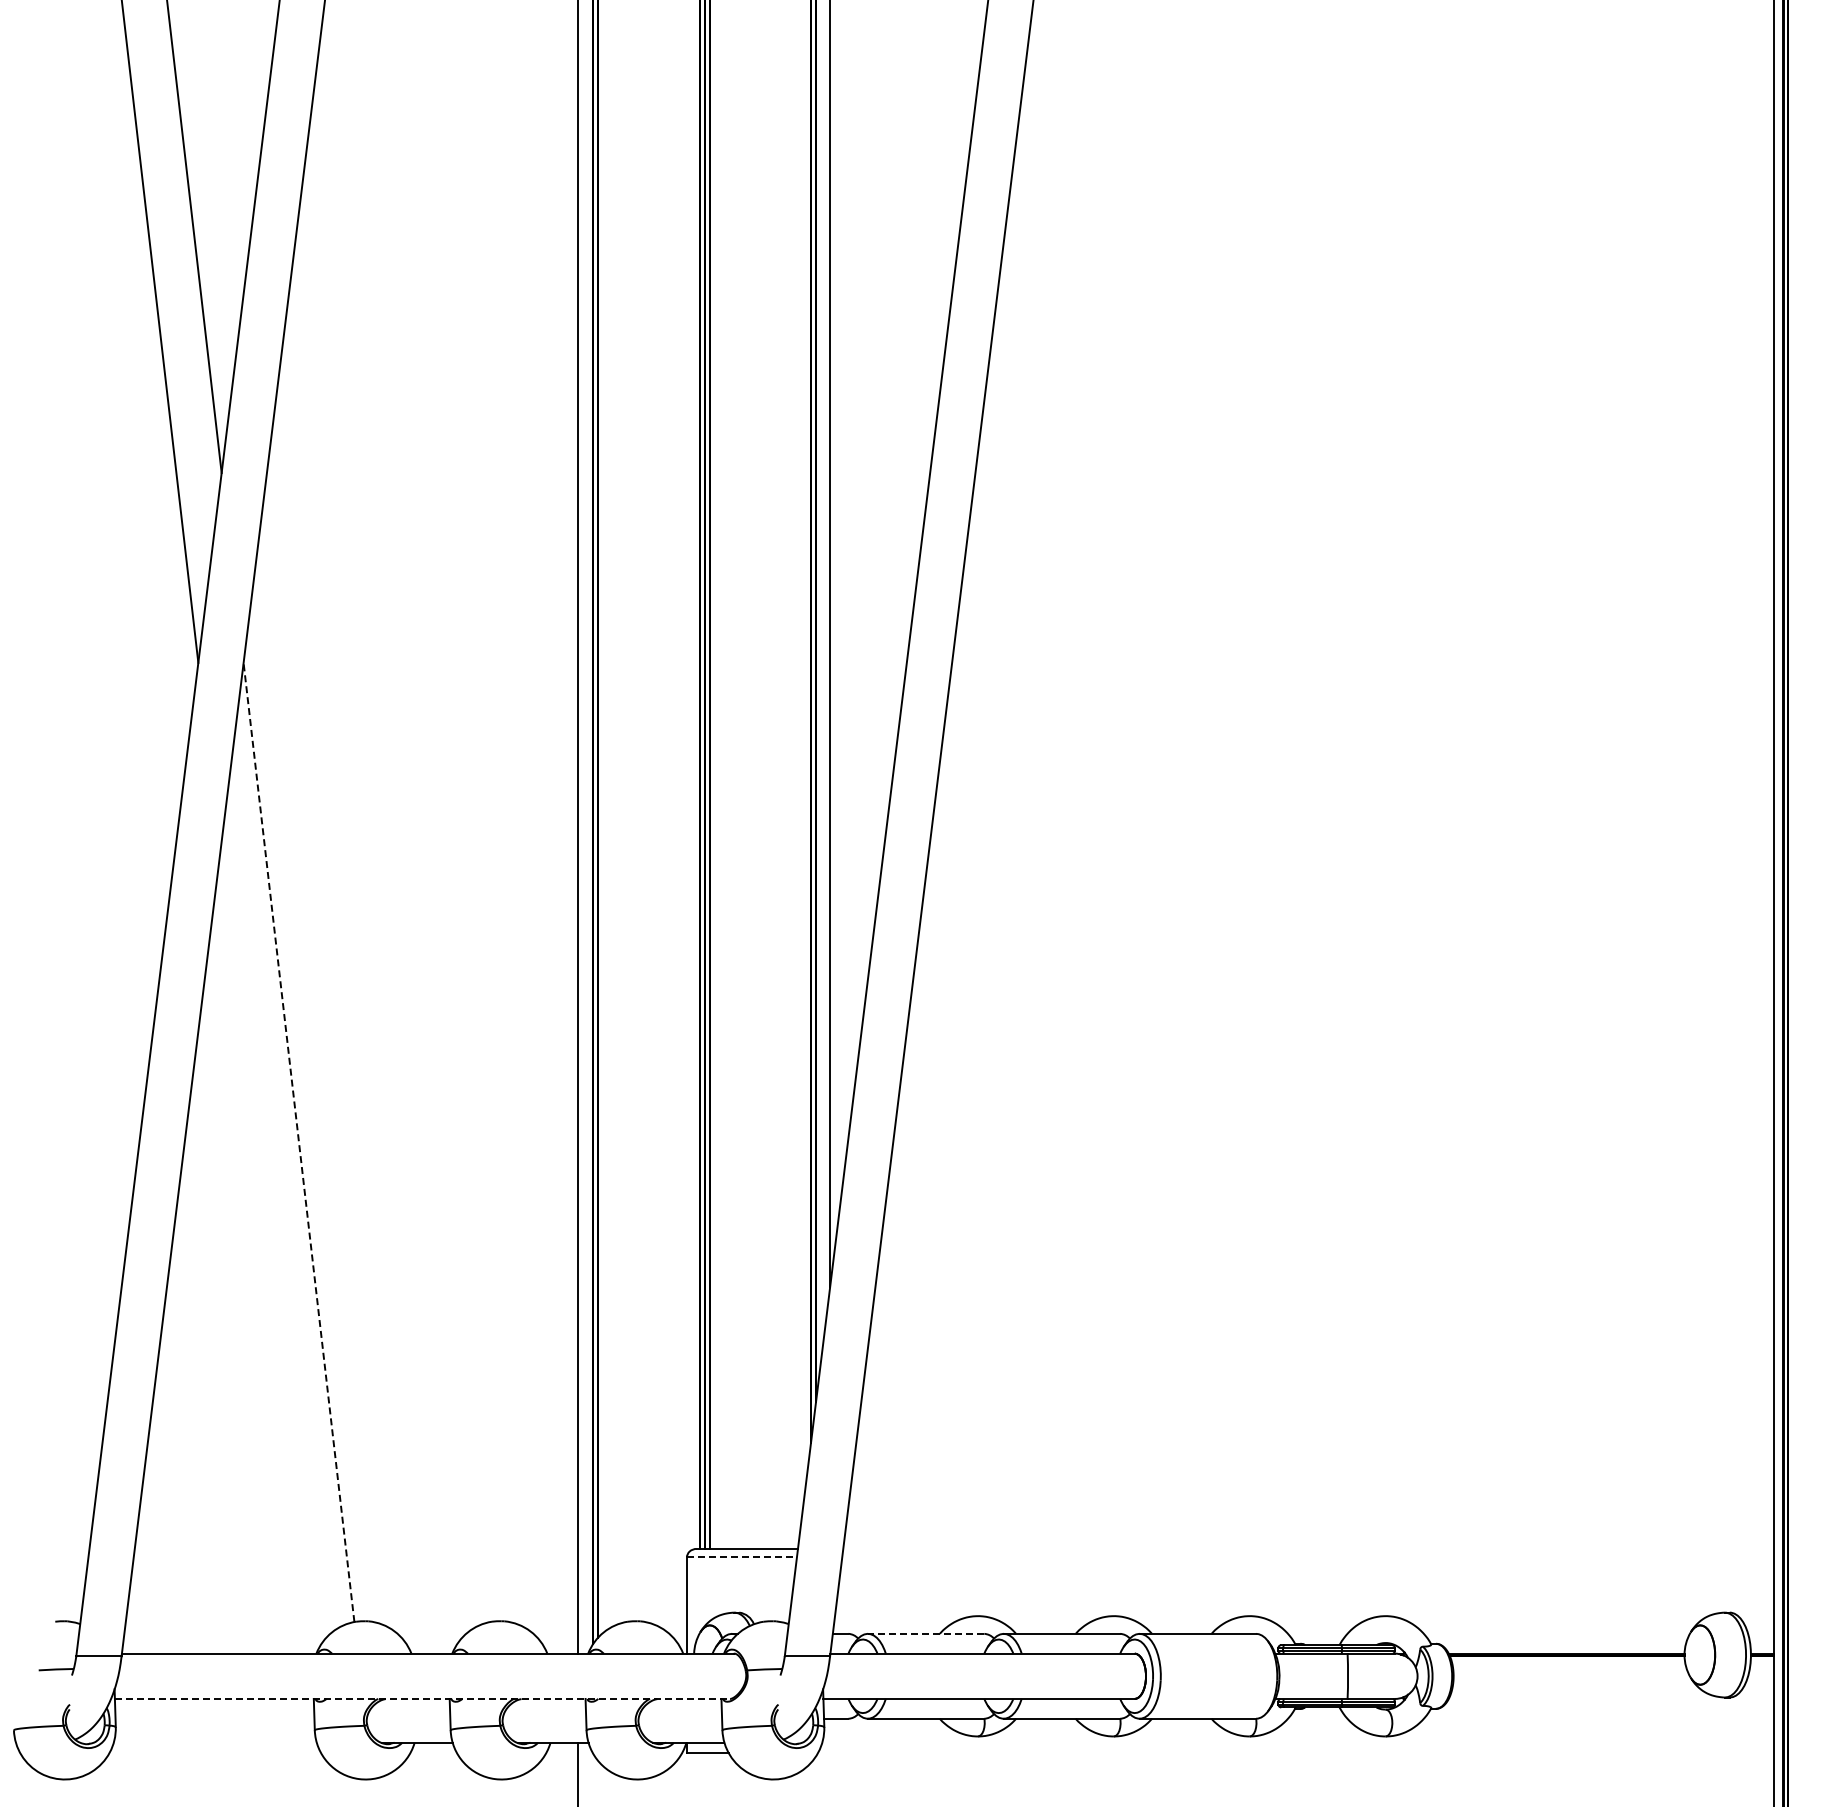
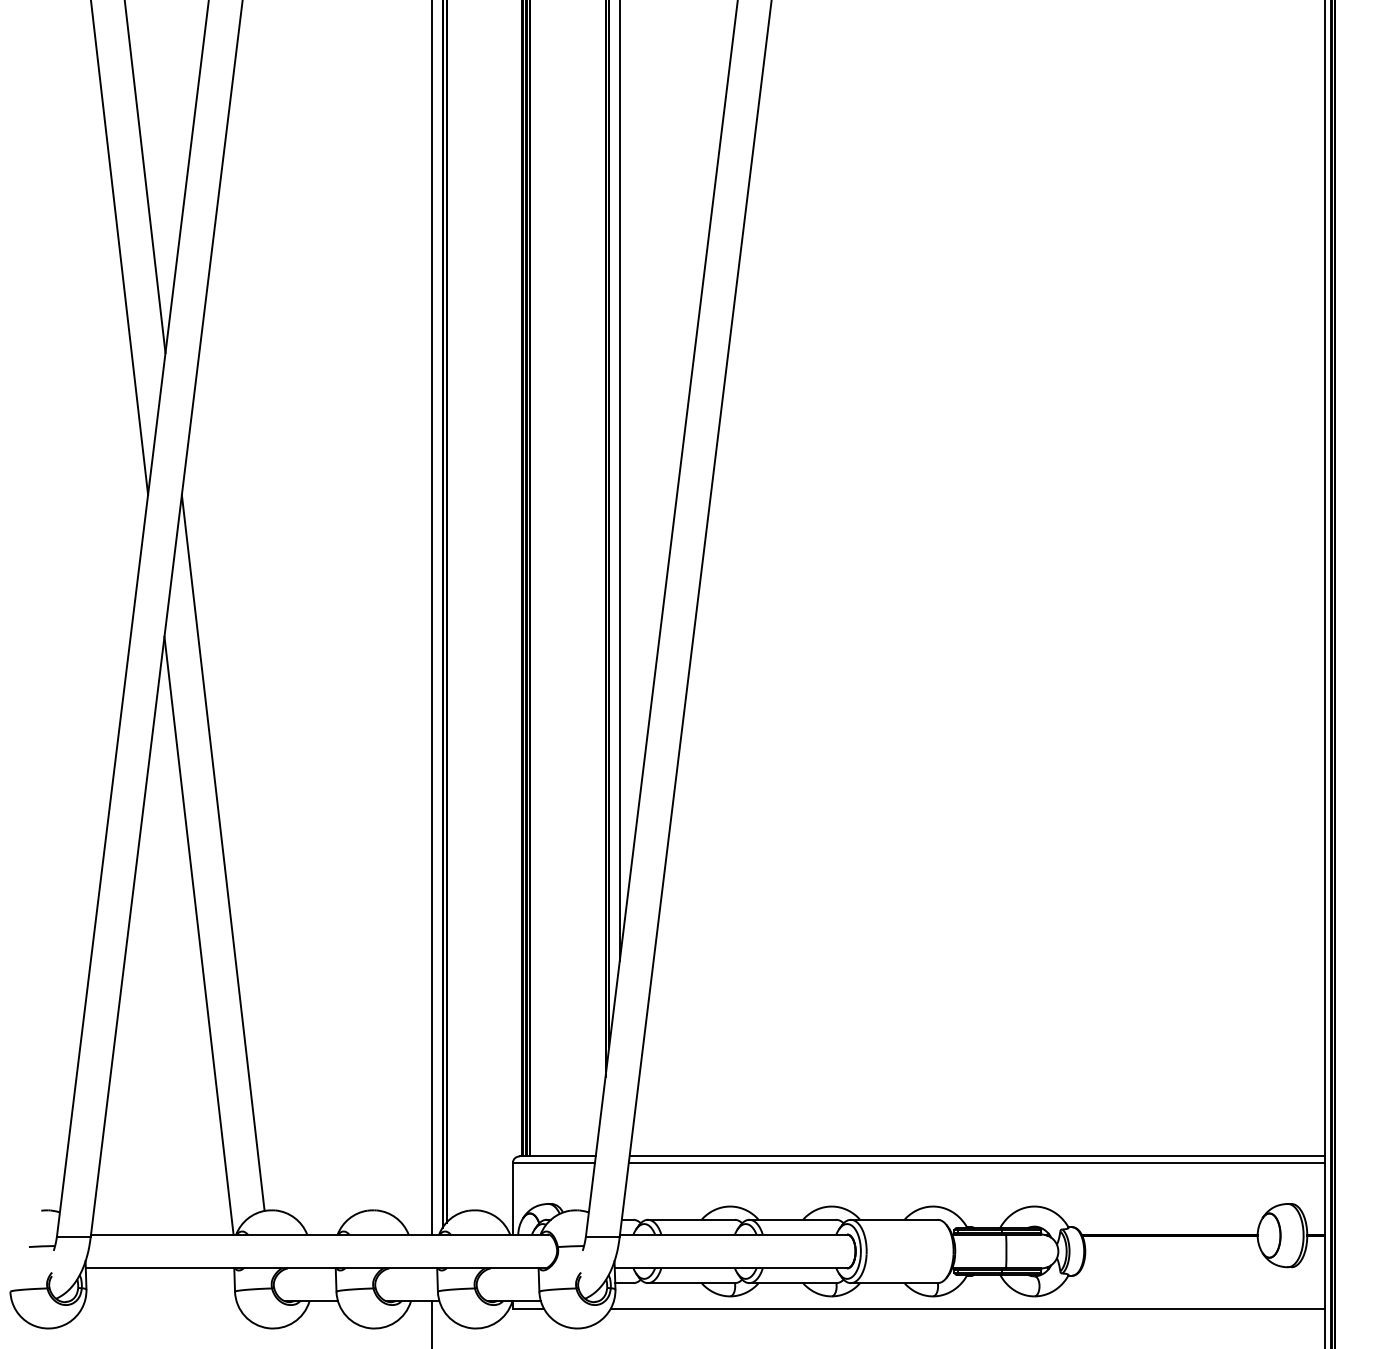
line: (299, 1142) -> (223, 852), dashed -> solid
line: (266, 1252) -> (198, 935), added
line: (1308, 1548) -> (976, 1156), added
line: (741, 1557) -> (553, 1162), dashed -> solid
line: (1308, 1557) -> (976, 1162), added
line: (925, 1633) -> (690, 1219), dashed -> solid
line: (422, 1698) -> (315, 1268), dashed -> solid
line: (1296, 1752) -> (967, 1308), added

